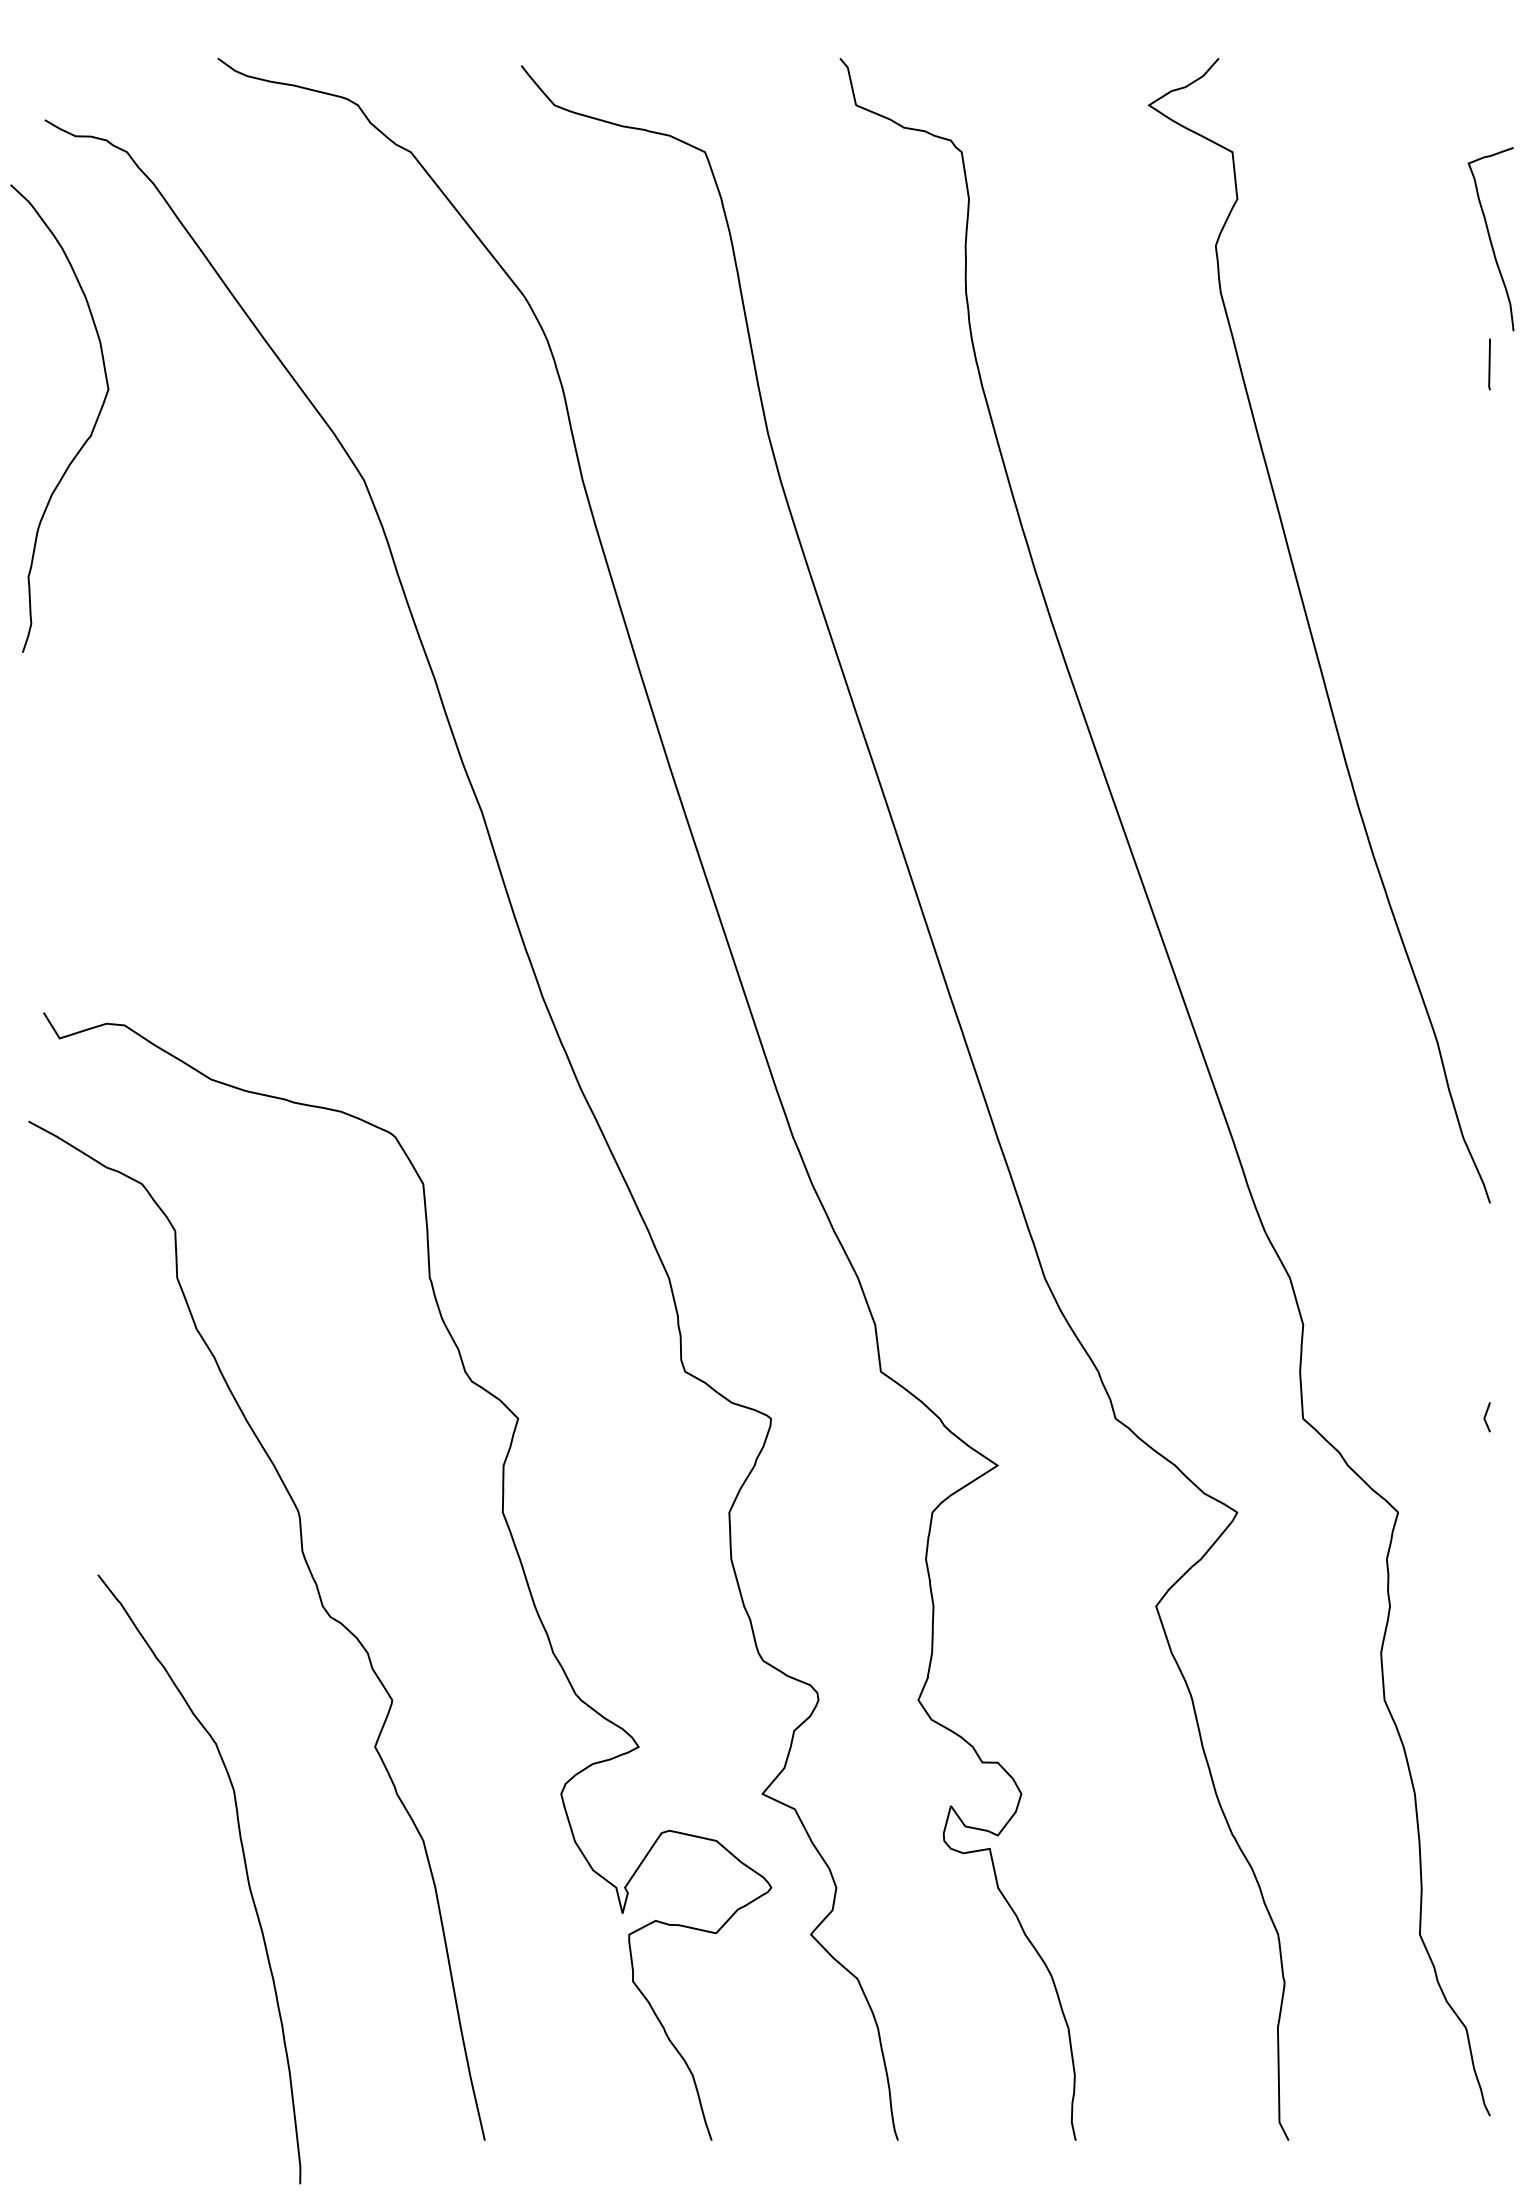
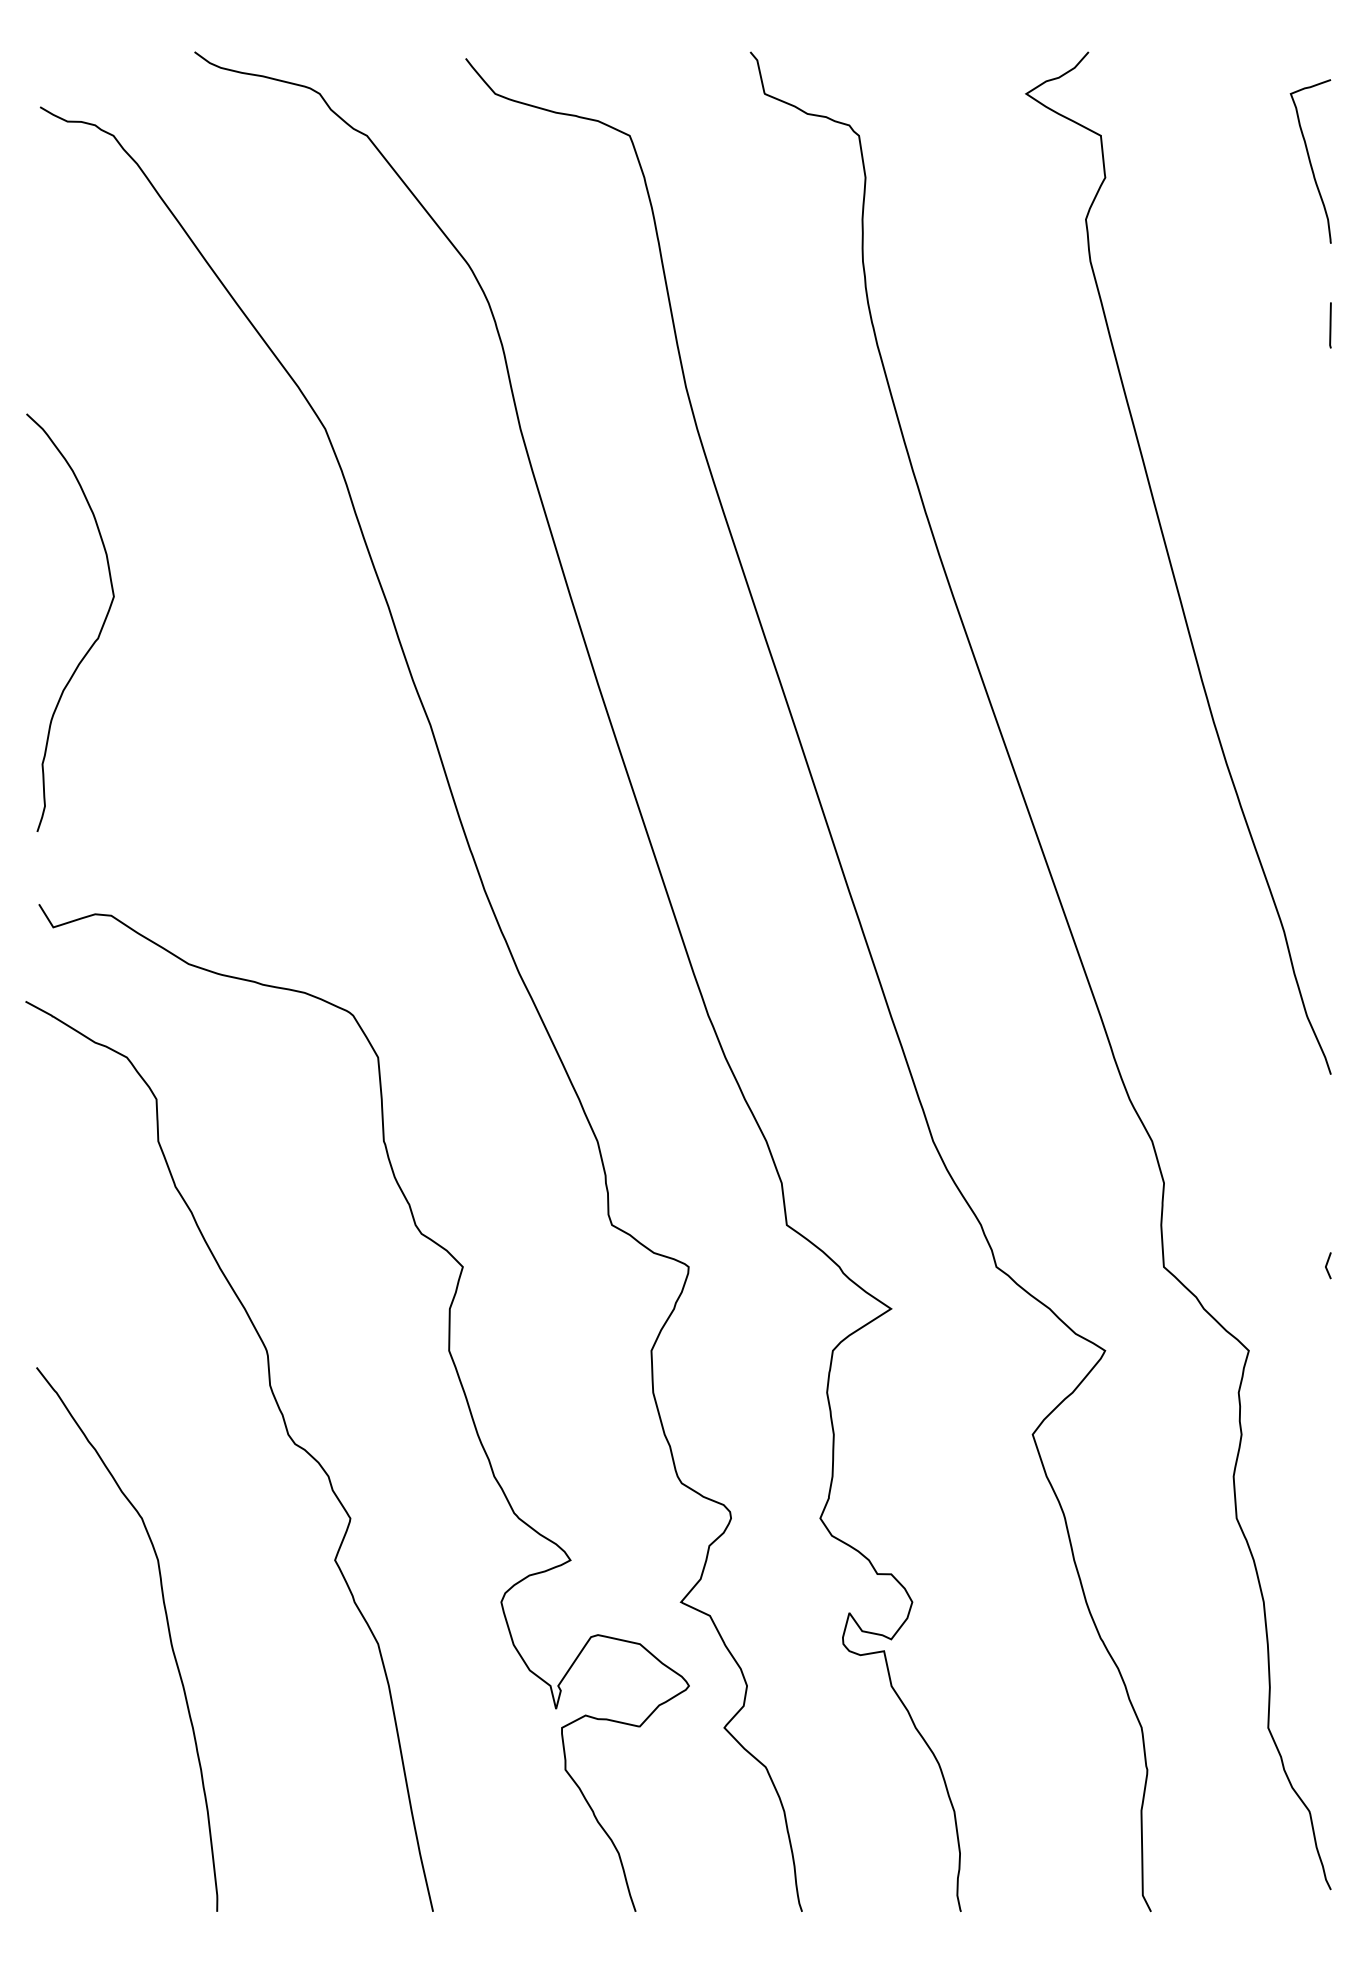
curve: (1490, 239) -> (1310, 161), moved
curve: (87, 437) -> (95, 639), moved
curve: (245, 1873) -> (168, 1634), moved

